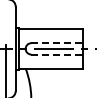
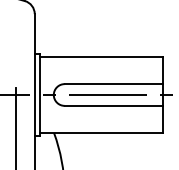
line: (56, 43) -> (112, 84), dashed -> solid
line: (56, 54) -> (112, 105), dashed -> solid

